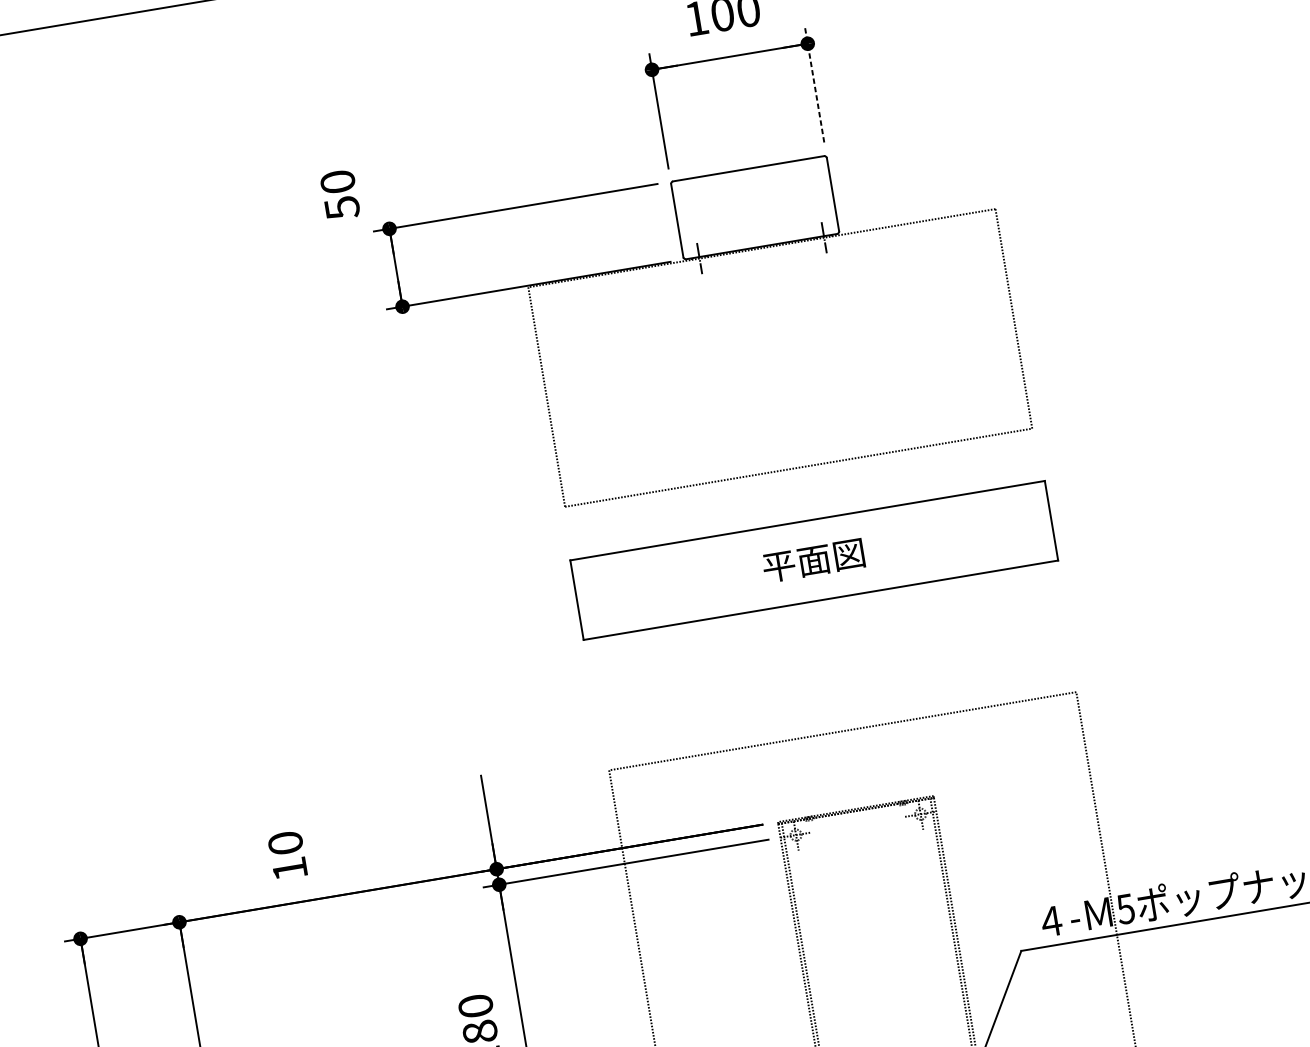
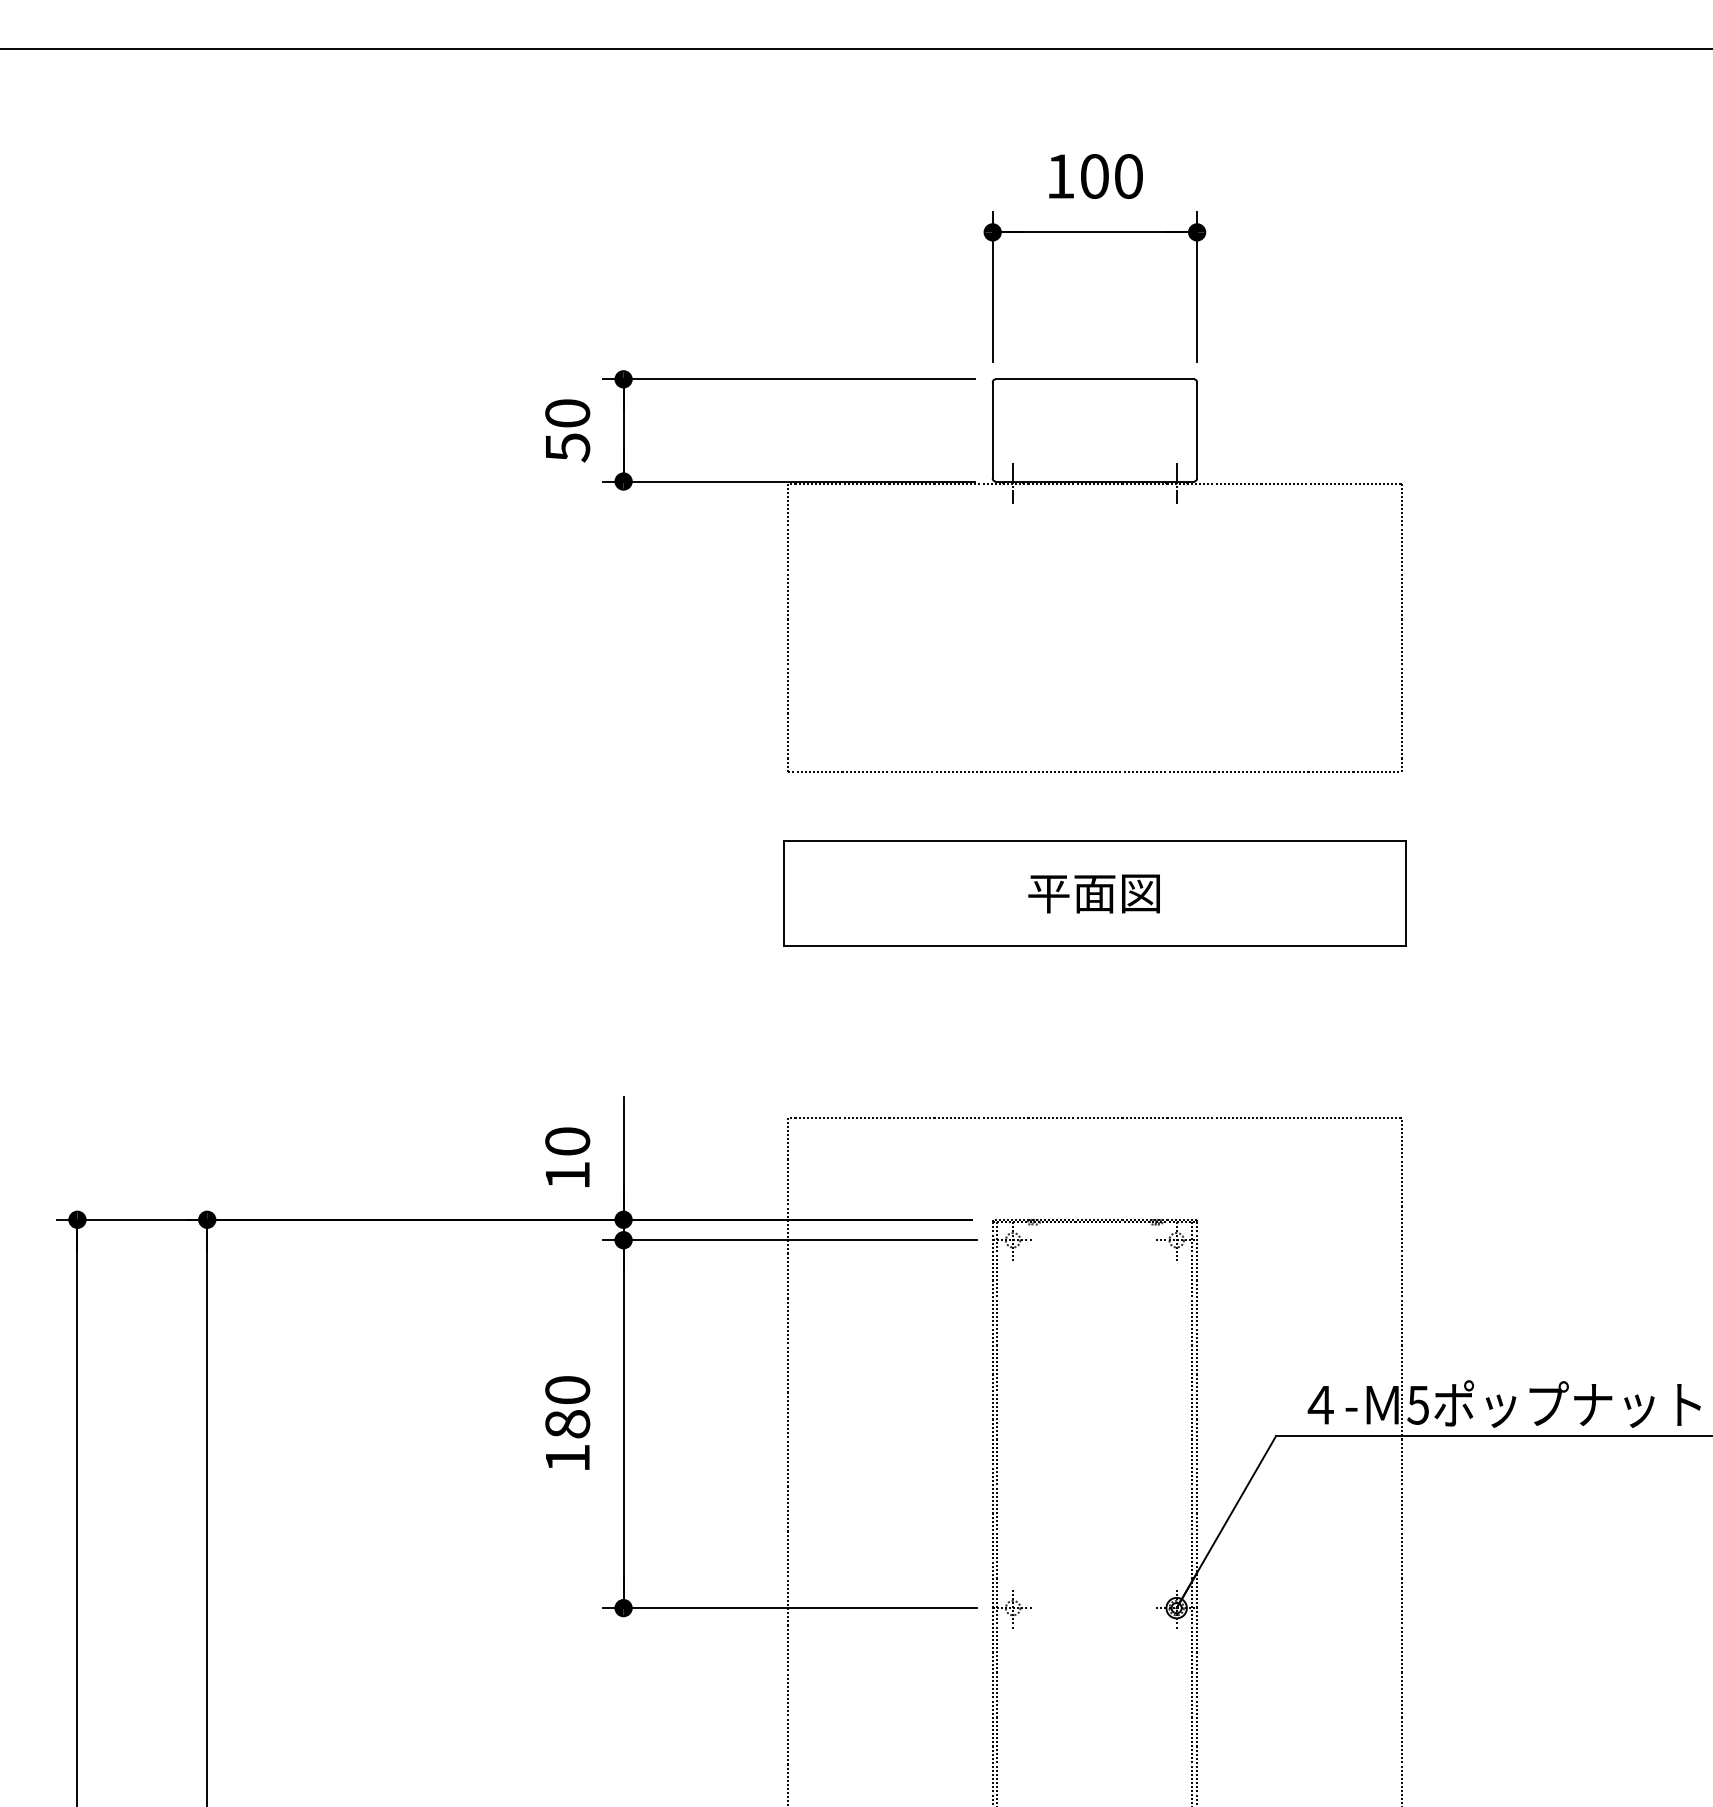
line: (814, 84) -> (1197, 286), dashed -> solid
text: (339, 194) -> (567, 430), moved
text: (287, 854) -> (567, 1156), moved

